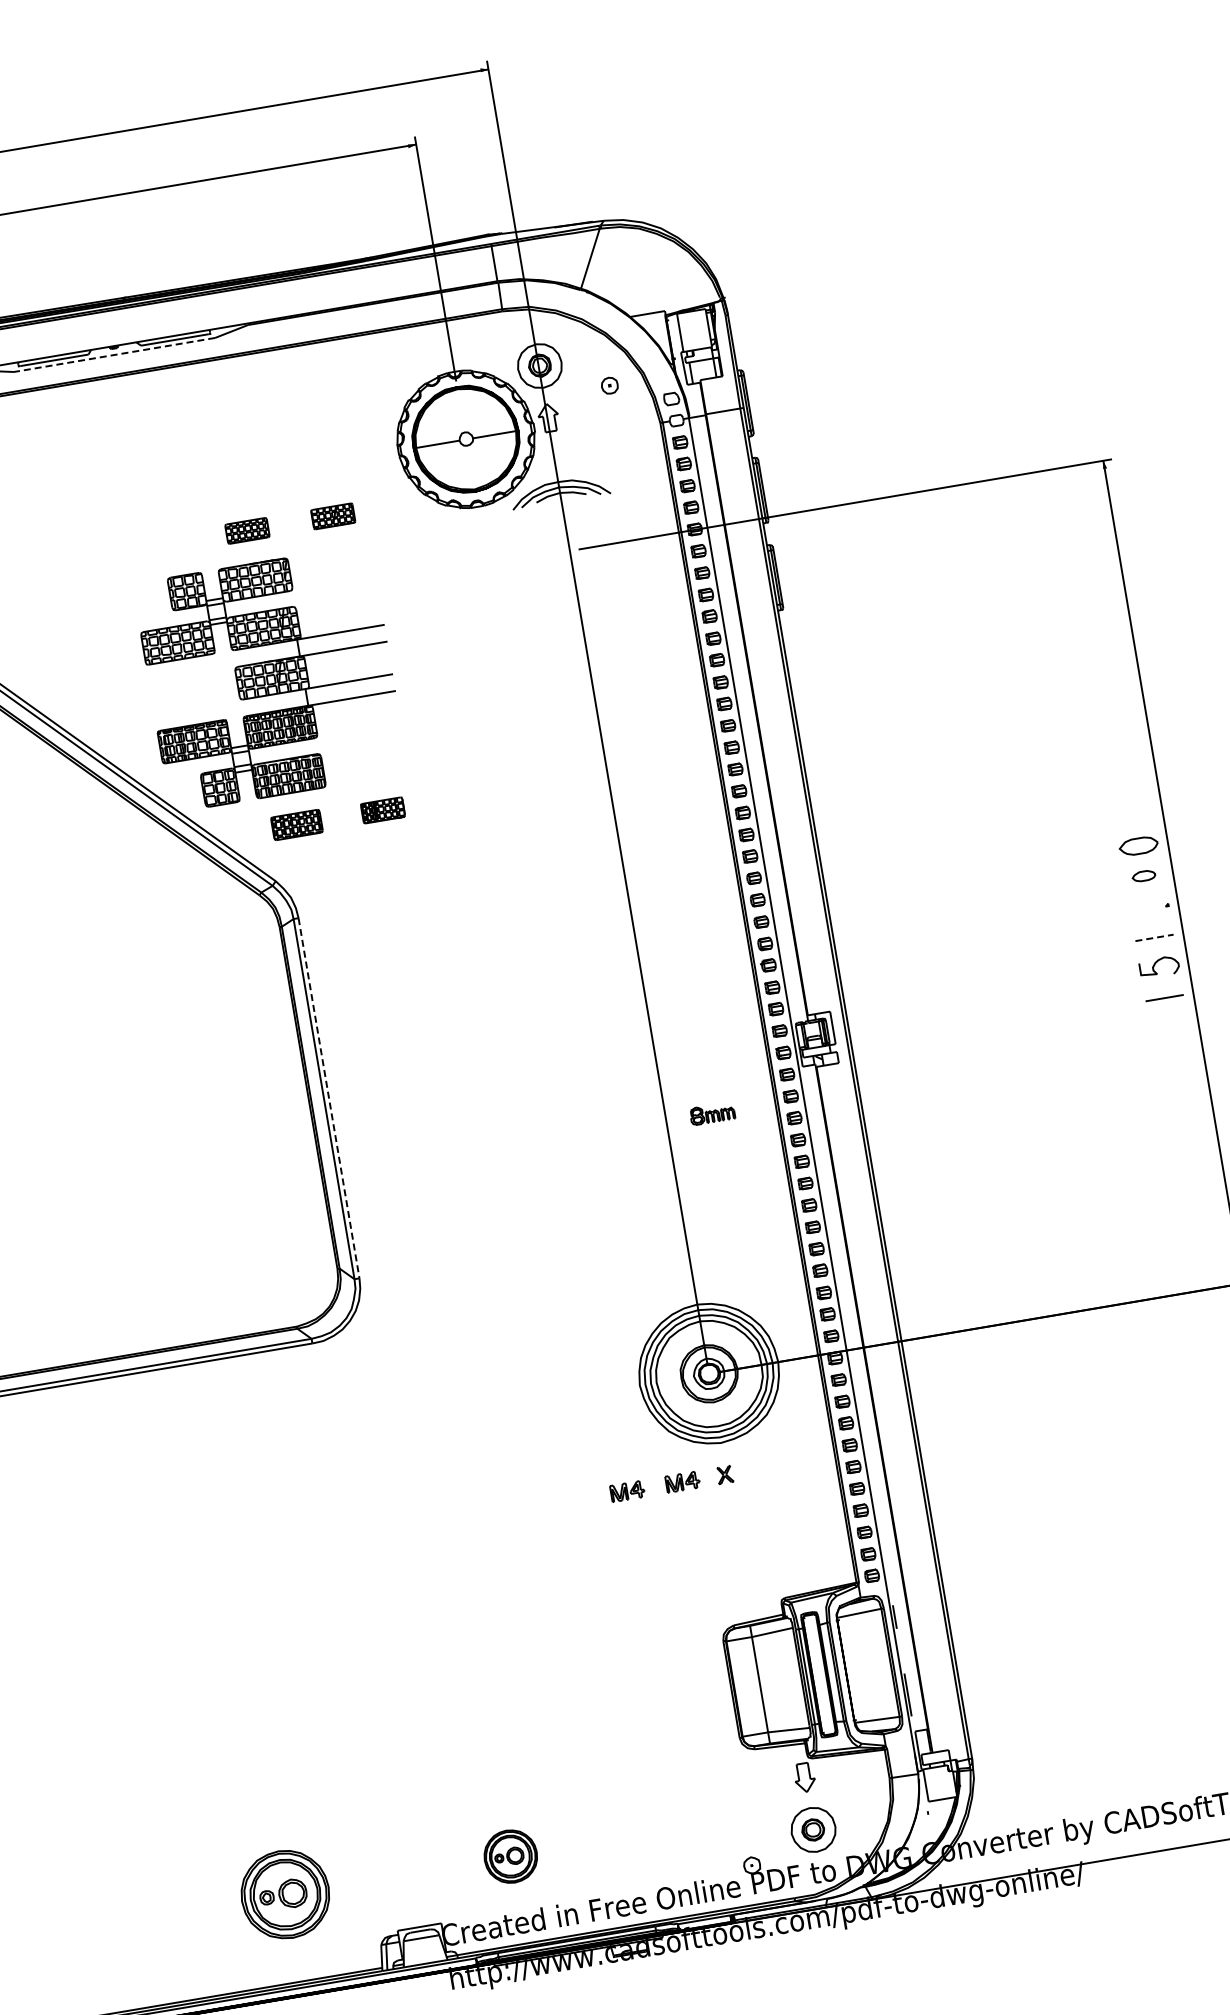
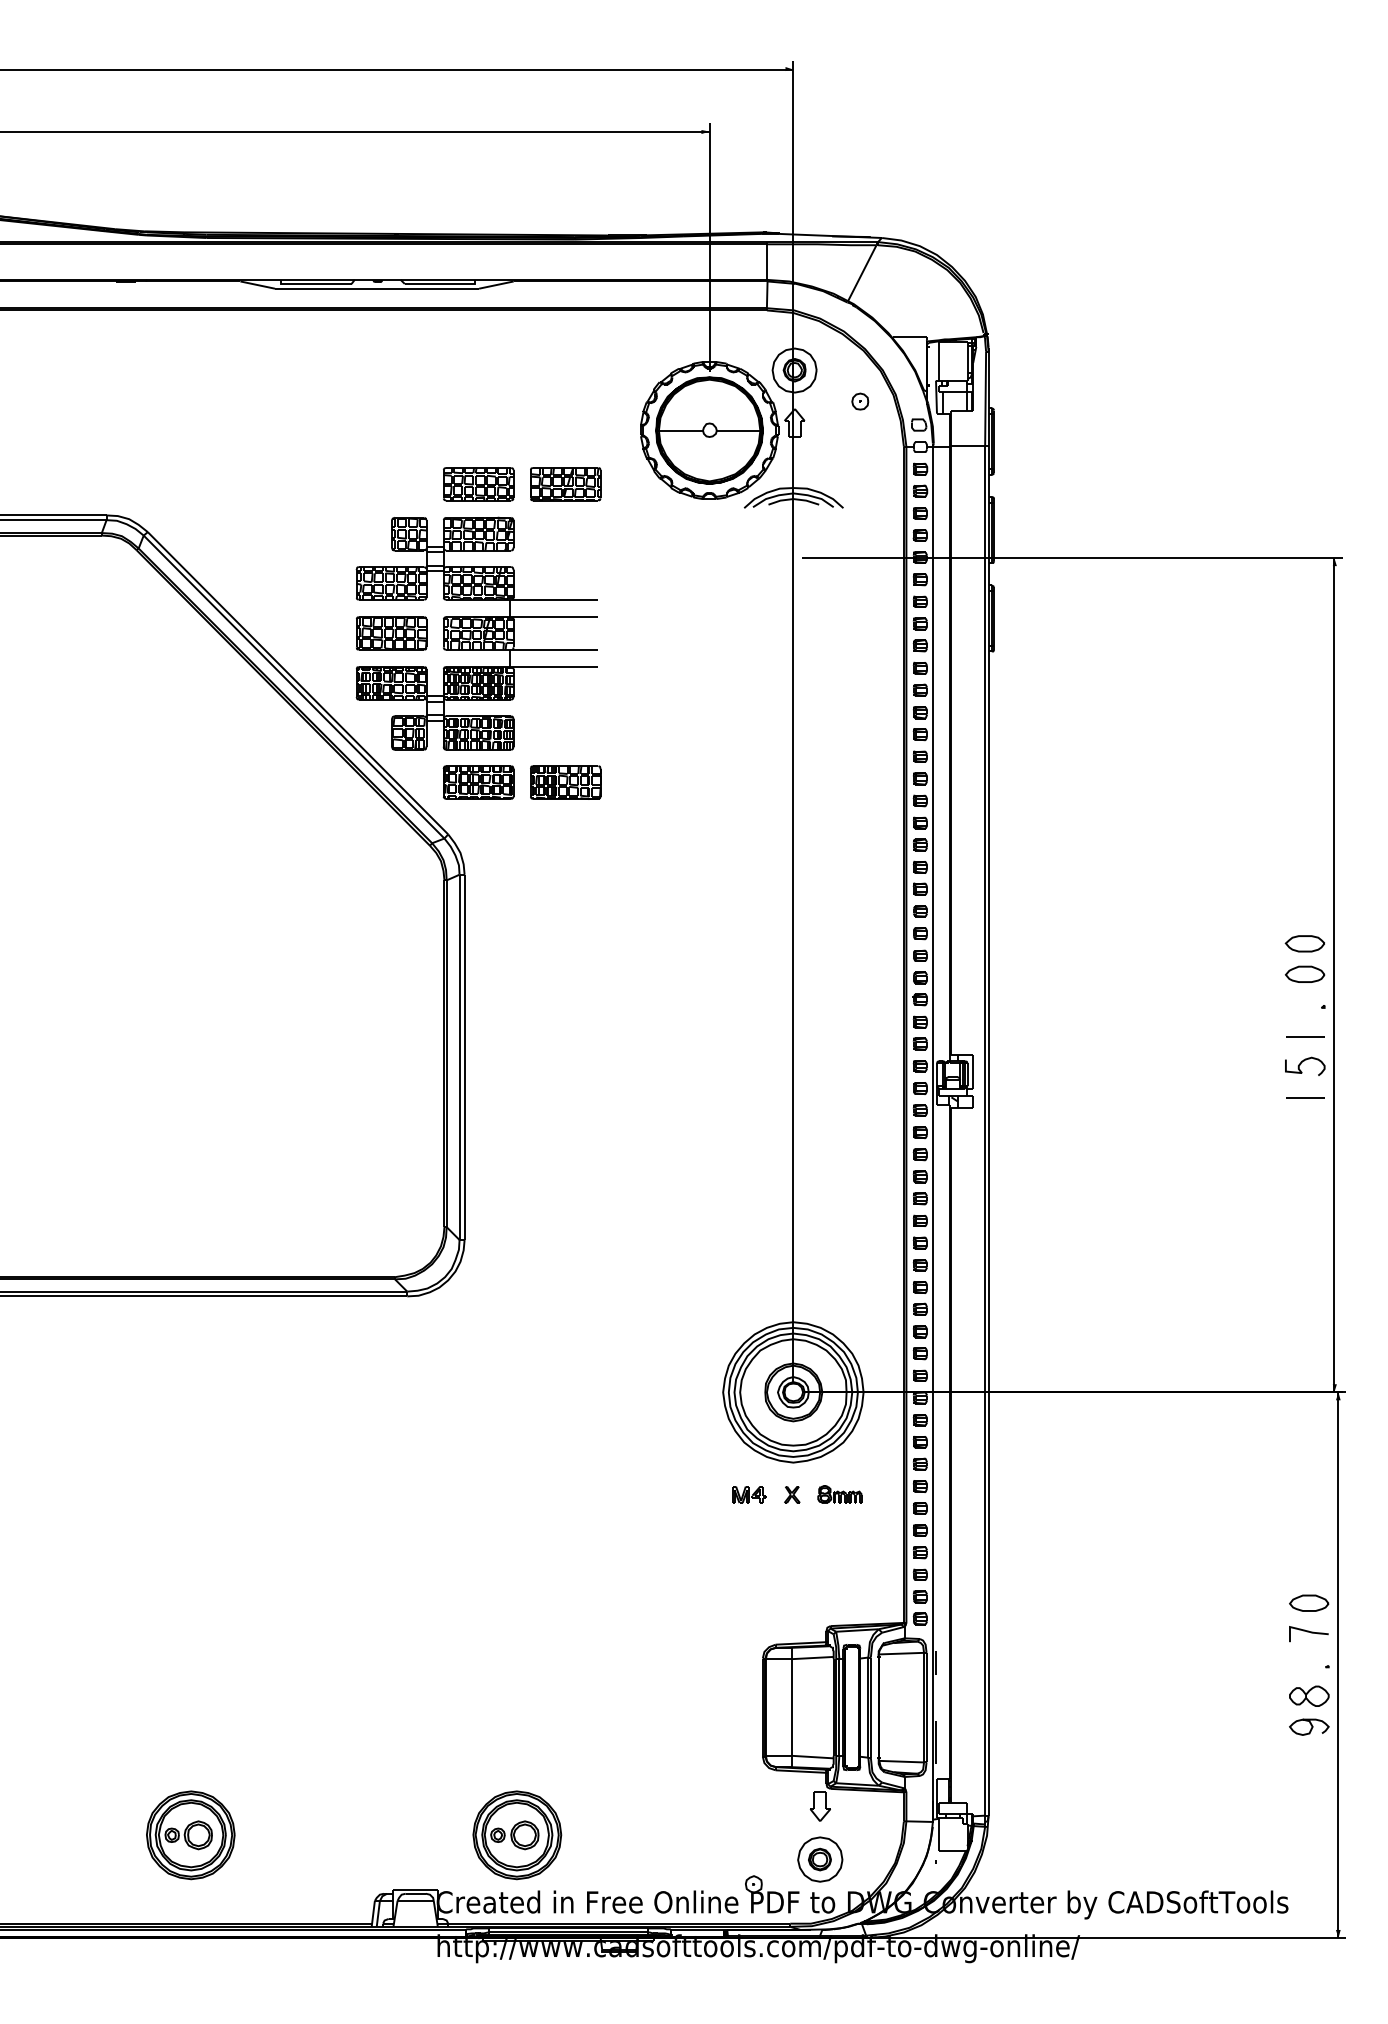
line: (113, 354) -> (376, 288), dashed -> solid
part: (332, 516) -> (565, 484), size x1.67
part: (247, 531) -> (478, 484), size x1.67
part: (186, 692) -> (391, 633), added
part: (382, 810) -> (565, 782), size x1.67
part: (296, 824) -> (478, 782), size x1.43
part: (1144, 875) -> (1305, 973), size x1.67
line: (1154, 937) -> (1305, 1036), dashed -> solid
line: (328, 1098) -> (464, 1057), dashed -> solid
part: (711, 1113) -> (839, 1494), moved
part: (627, 1491) -> (693, 1494), removed
part: (510, 1856) -> (517, 1835), size x1.67
part: (285, 1894) -> (190, 1835), moved

